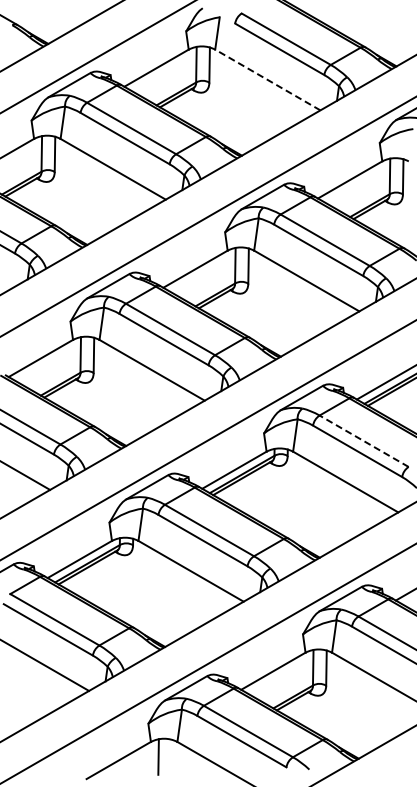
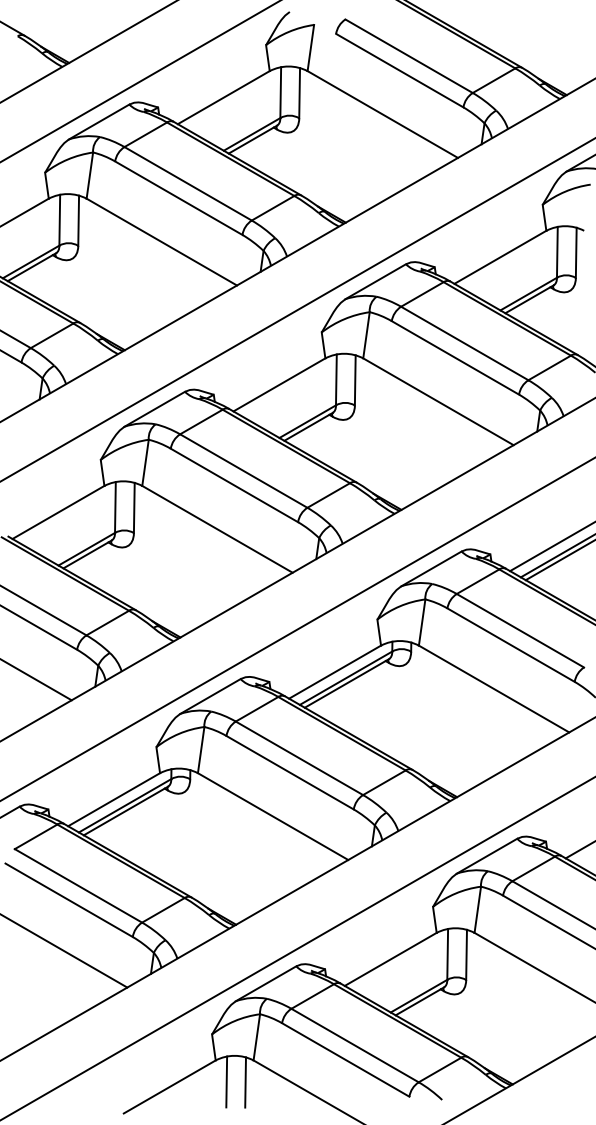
line: (267, 80) -> (382, 115), dashed -> solid
line: (363, 441) -> (519, 631), dashed -> solid
line: (171, 756) -> (245, 1081), added

